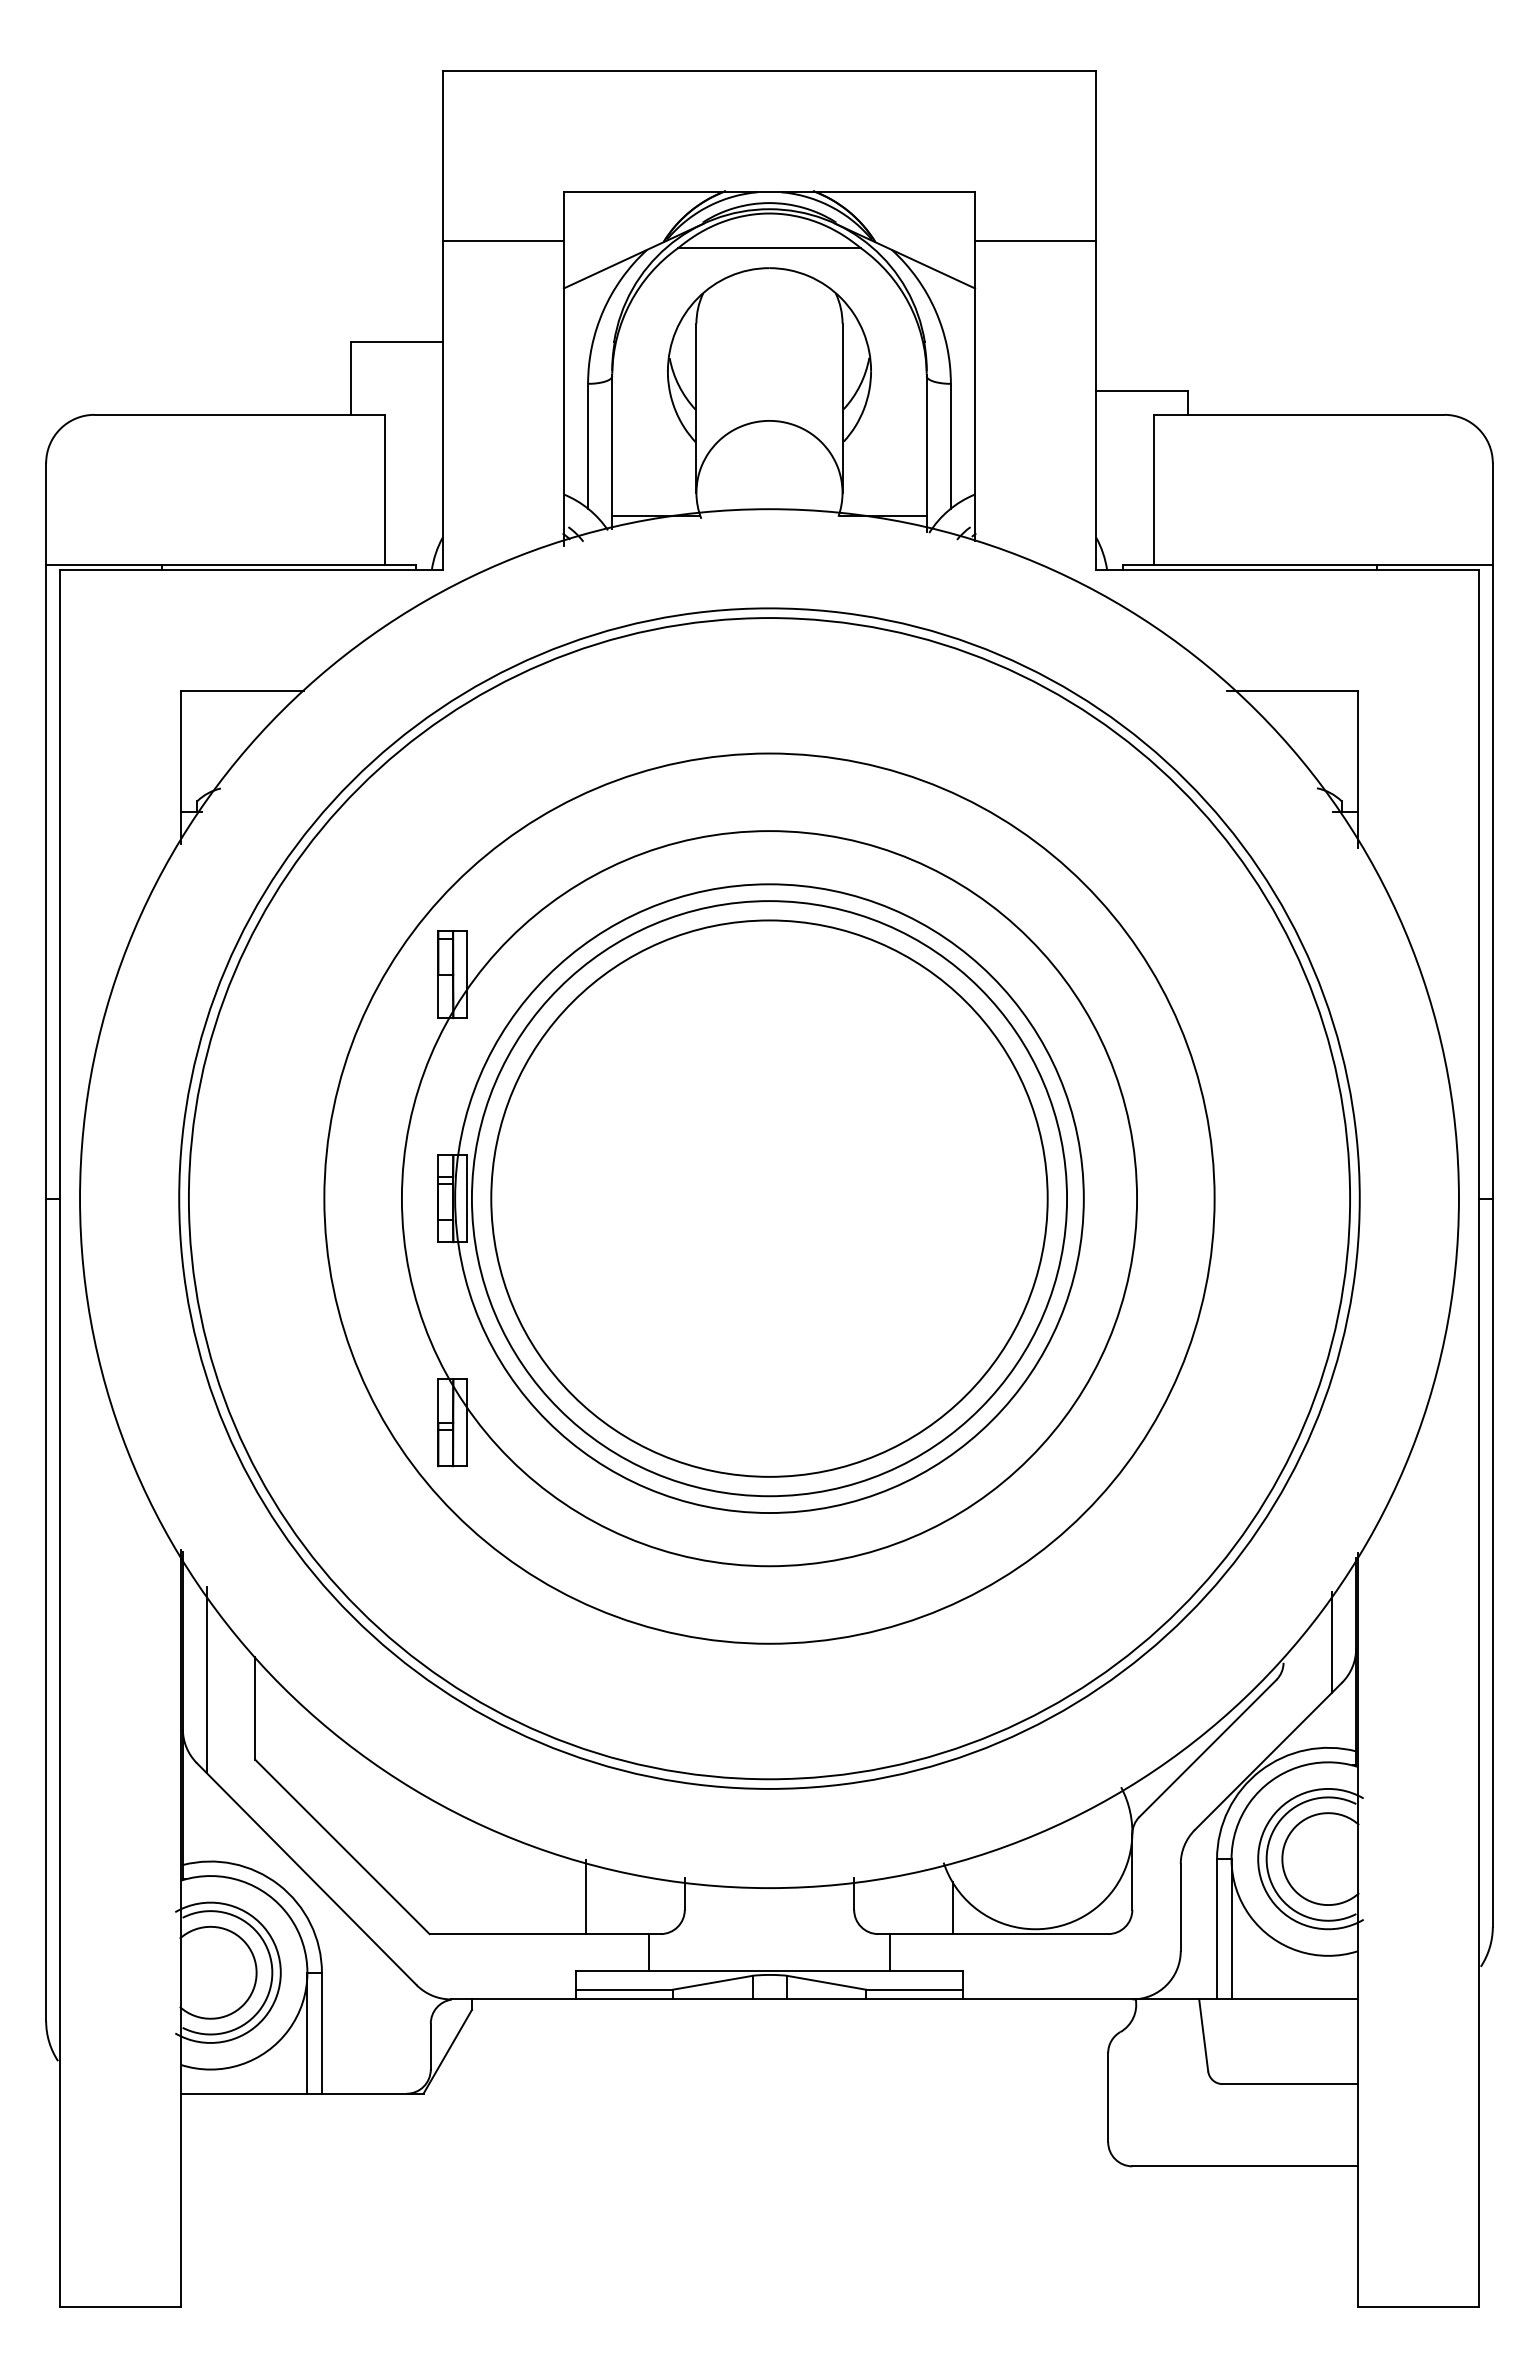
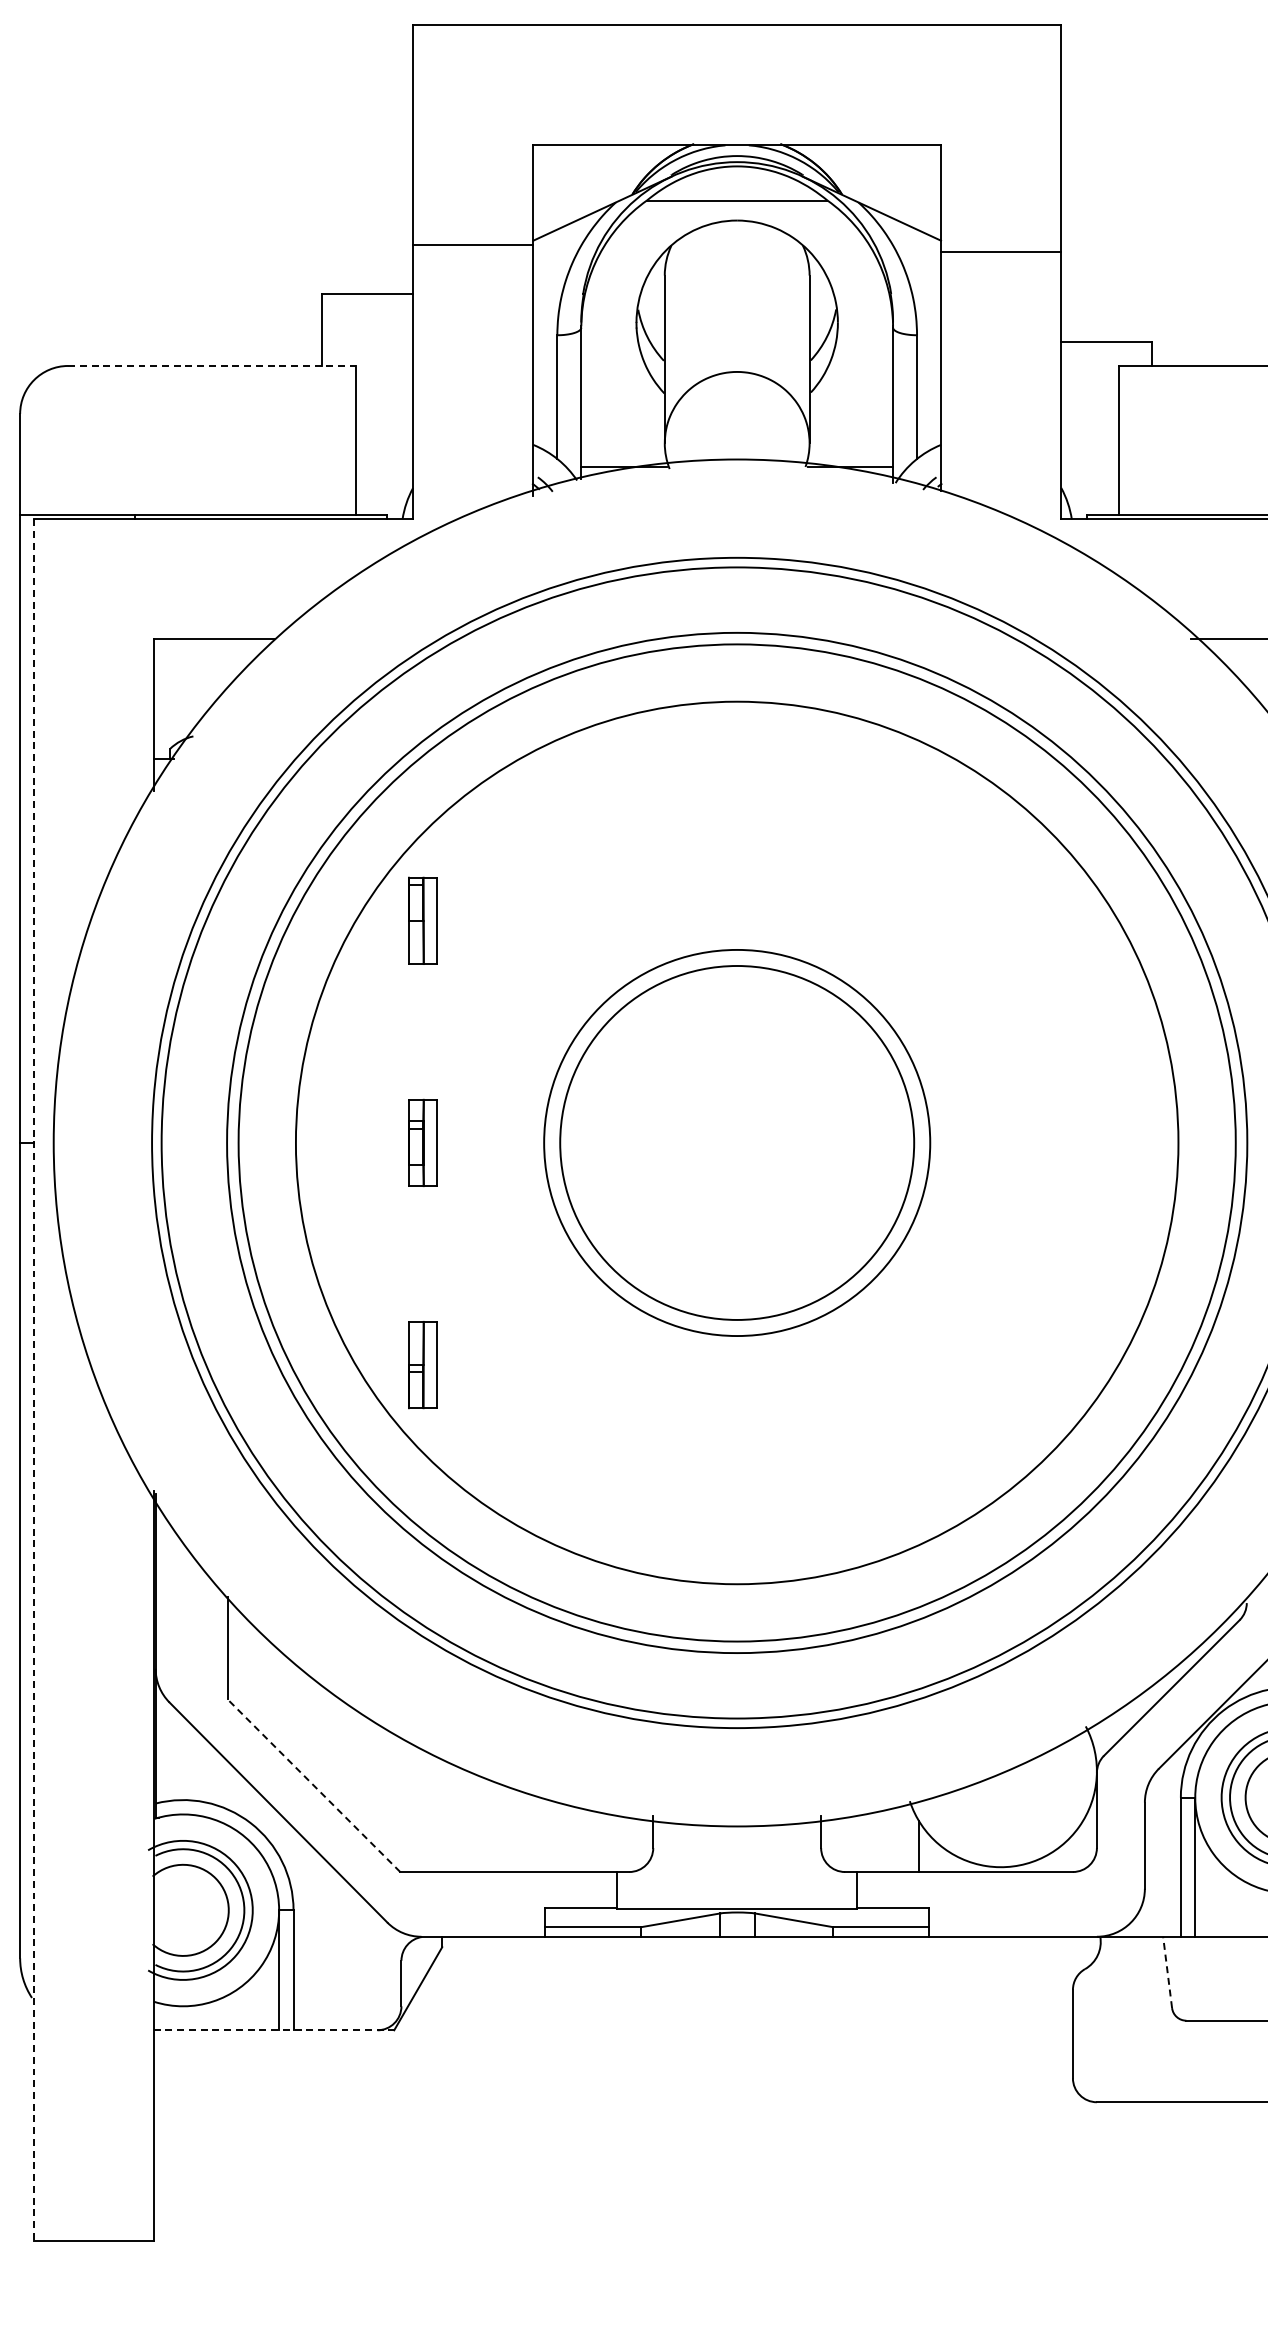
line: (502, 240) -> (472, 244), moved
line: (1035, 240) -> (1000, 251), moved
line: (240, 414) -> (212, 365), solid -> dashed
circle: (769, 1198) -> (737, 1142), size x0.6
circle: (769, 1198) -> (737, 1142), size x0.7
circle: (769, 1198) -> (737, 1142), size x1.4
circle: (769, 1198) -> (737, 1142), size x1.6
line: (59, 1438) -> (33, 1380), solid -> dashed
line: (207, 1680) -> (180, 1620), removed
line: (342, 1846) -> (313, 1785), solid -> dashed
line: (586, 1897) -> (555, 1835), removed
line: (1203, 2034) -> (1167, 1971), solid -> dashed
line: (302, 2093) -> (274, 2030), solid -> dashed

